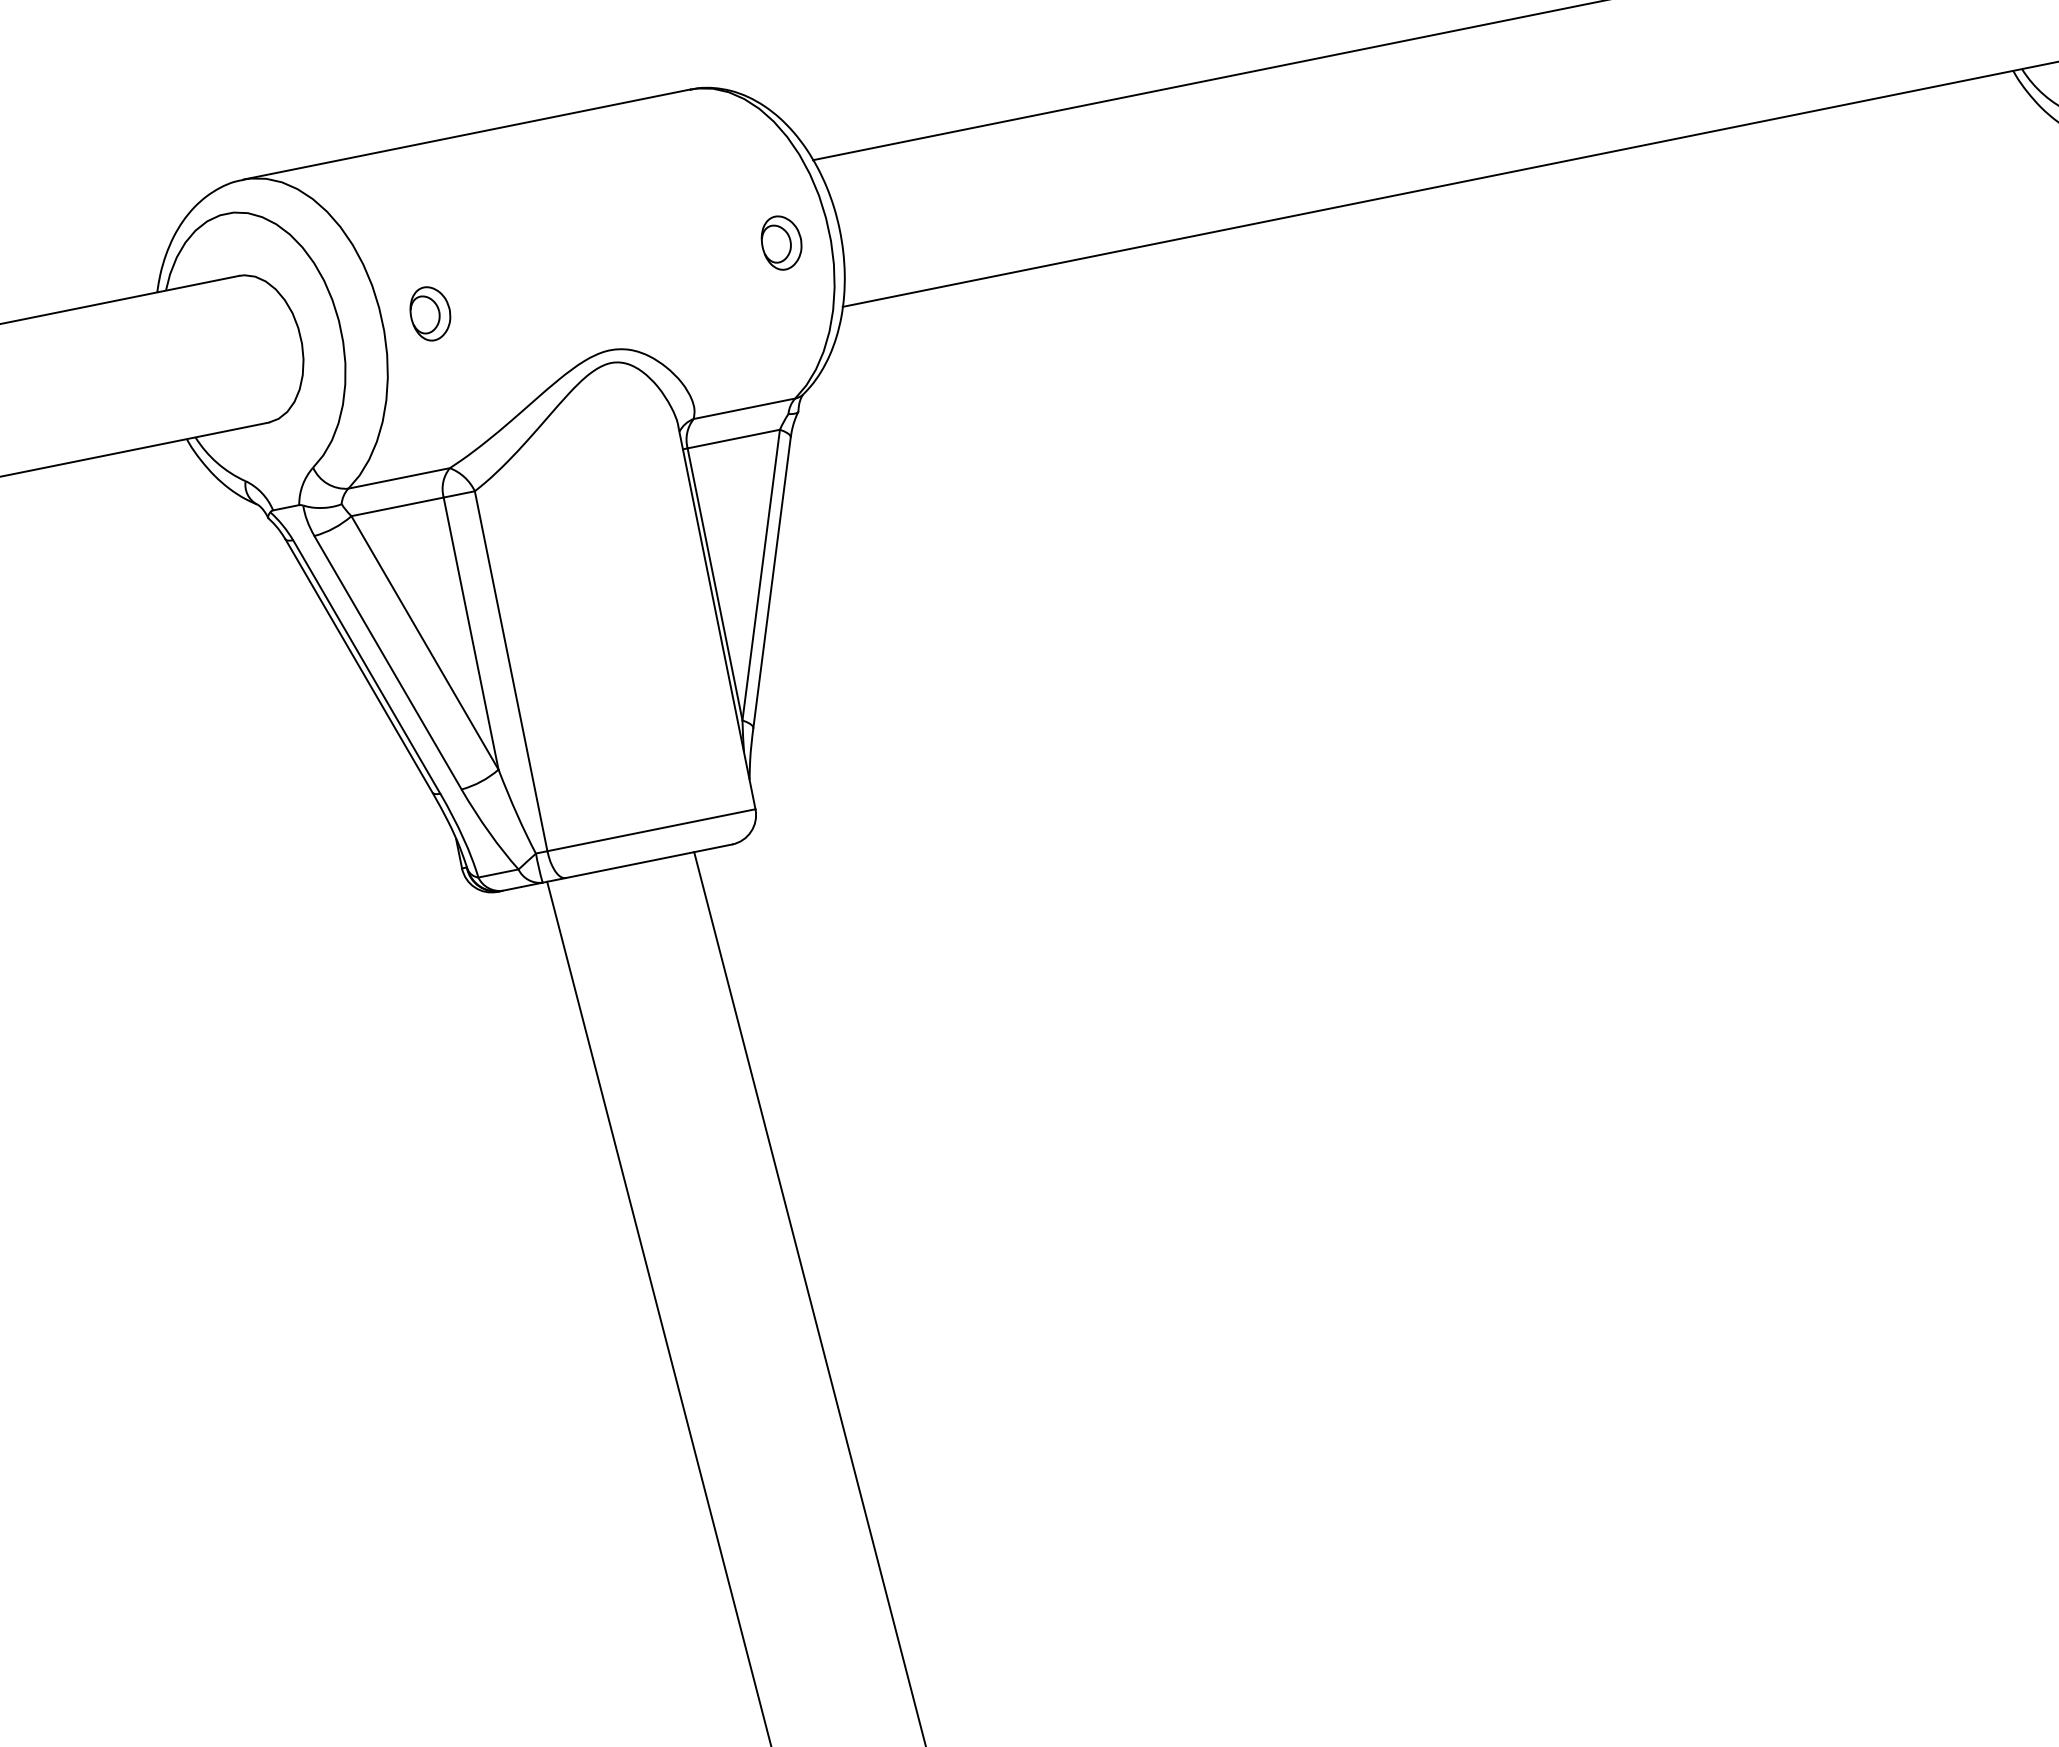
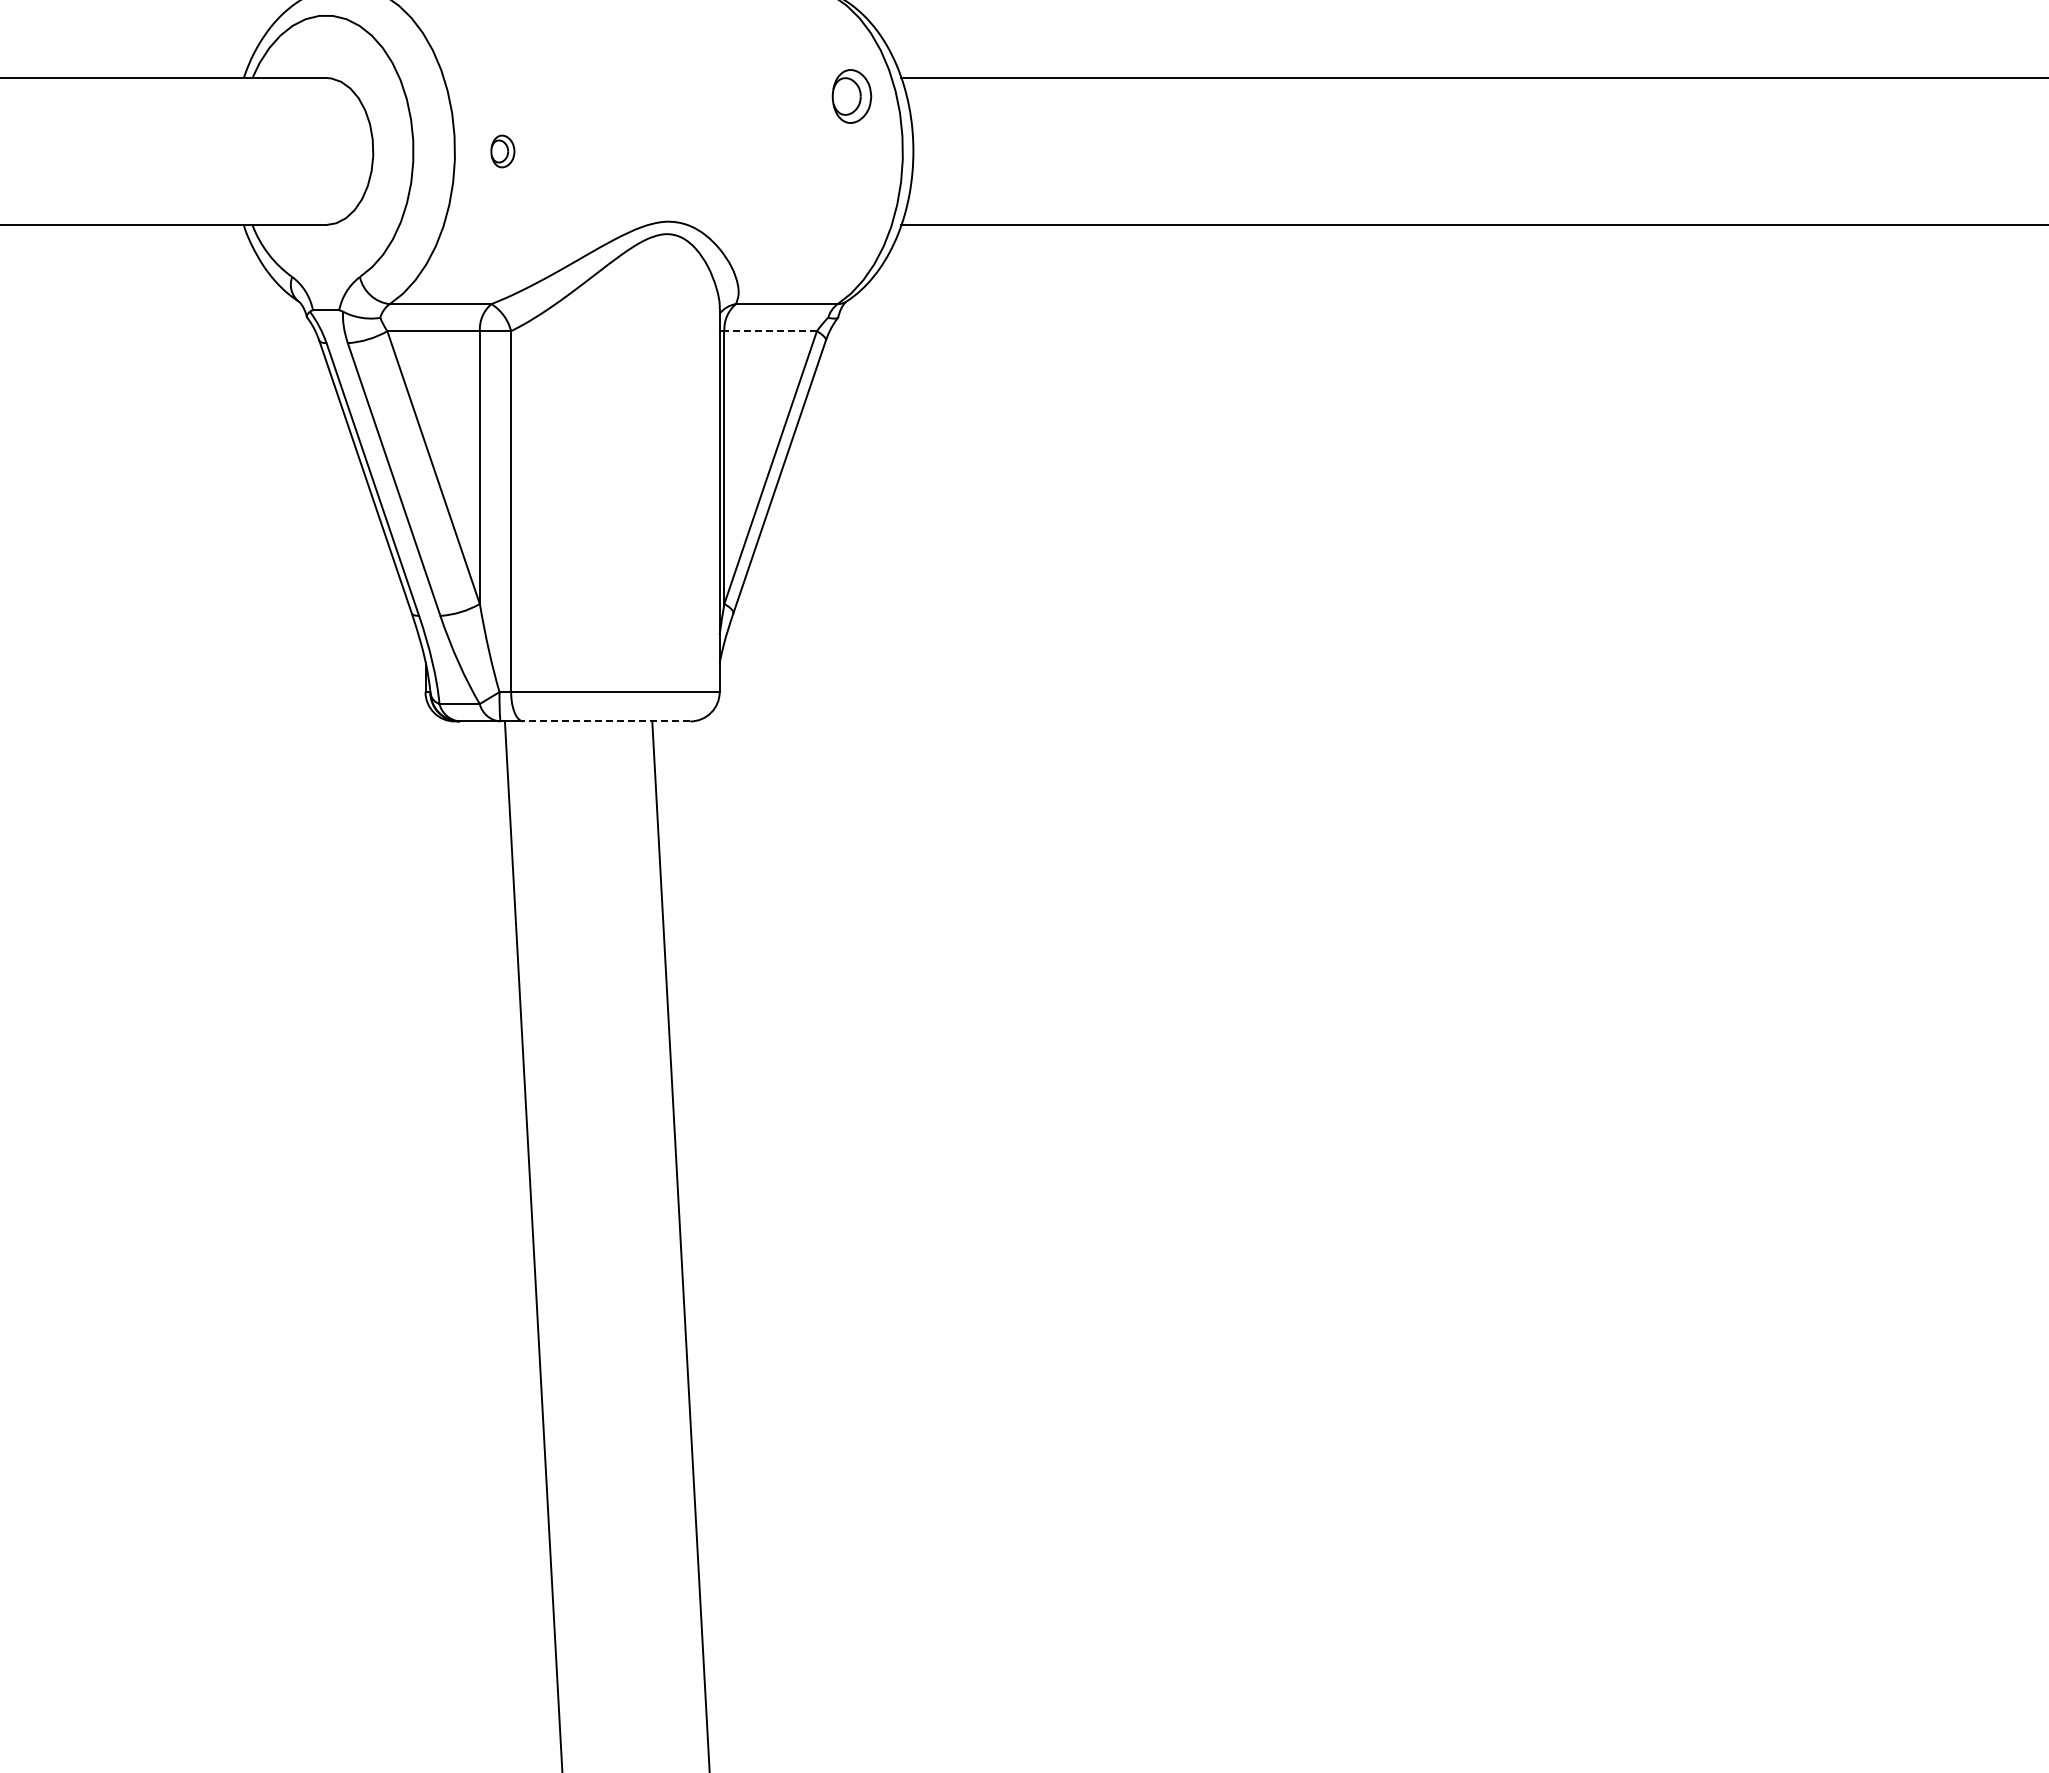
part: (781, 242) -> (851, 96), moved
part: (430, 313) -> (502, 151), size x0.6
line: (733, 439) -> (770, 331), solid -> dashed
line: (648, 861) -> (606, 721), solid -> dashed

